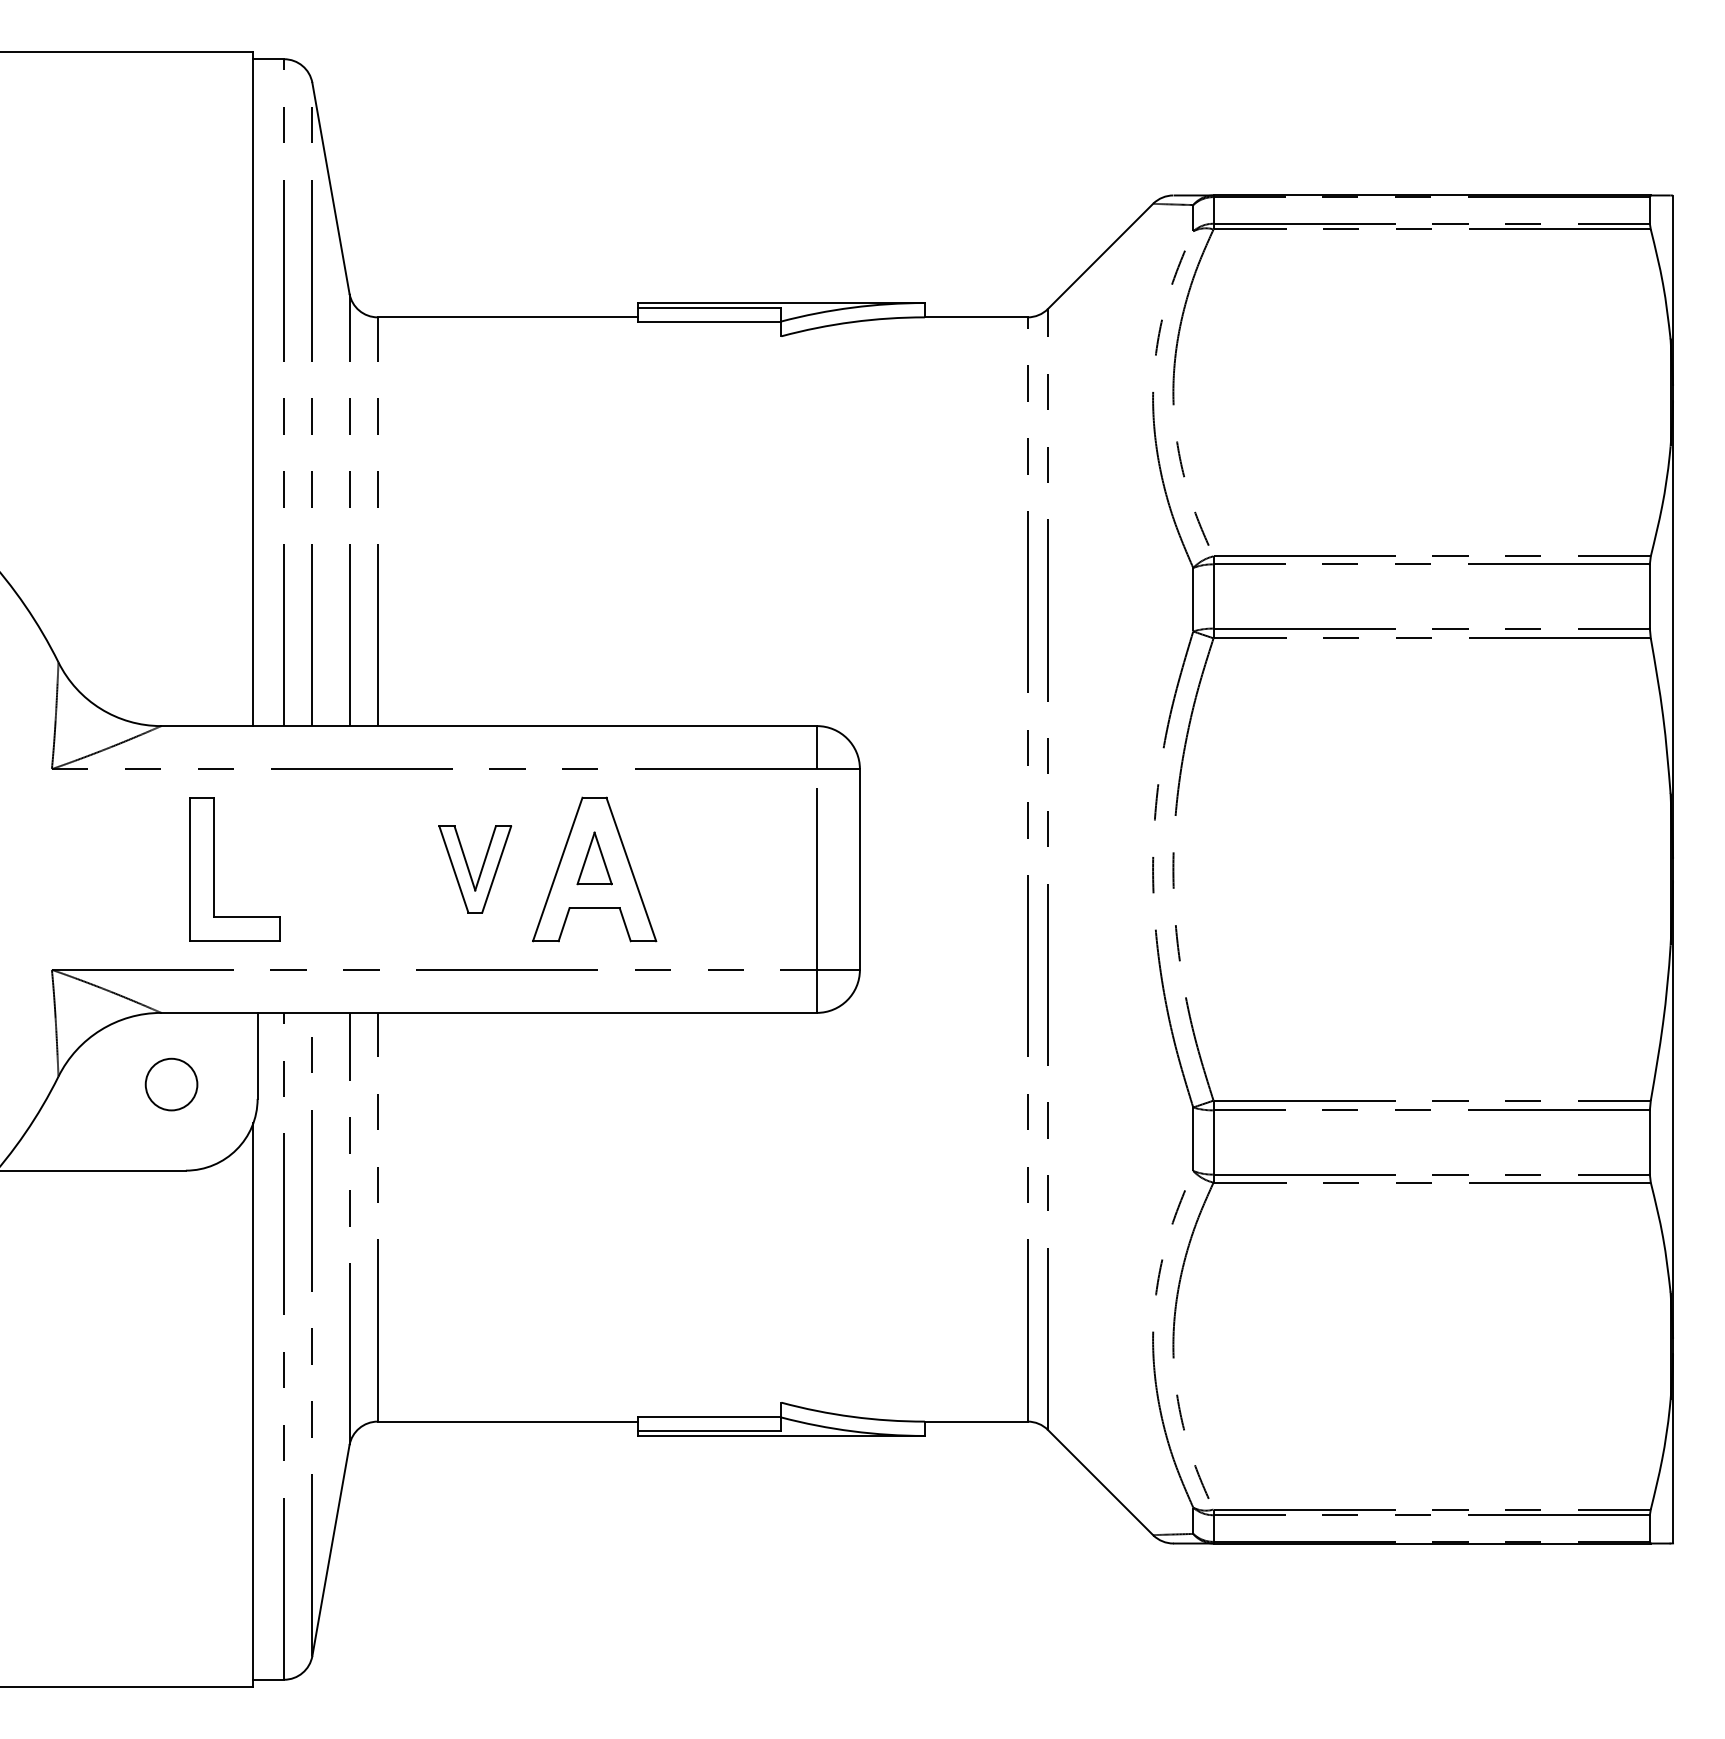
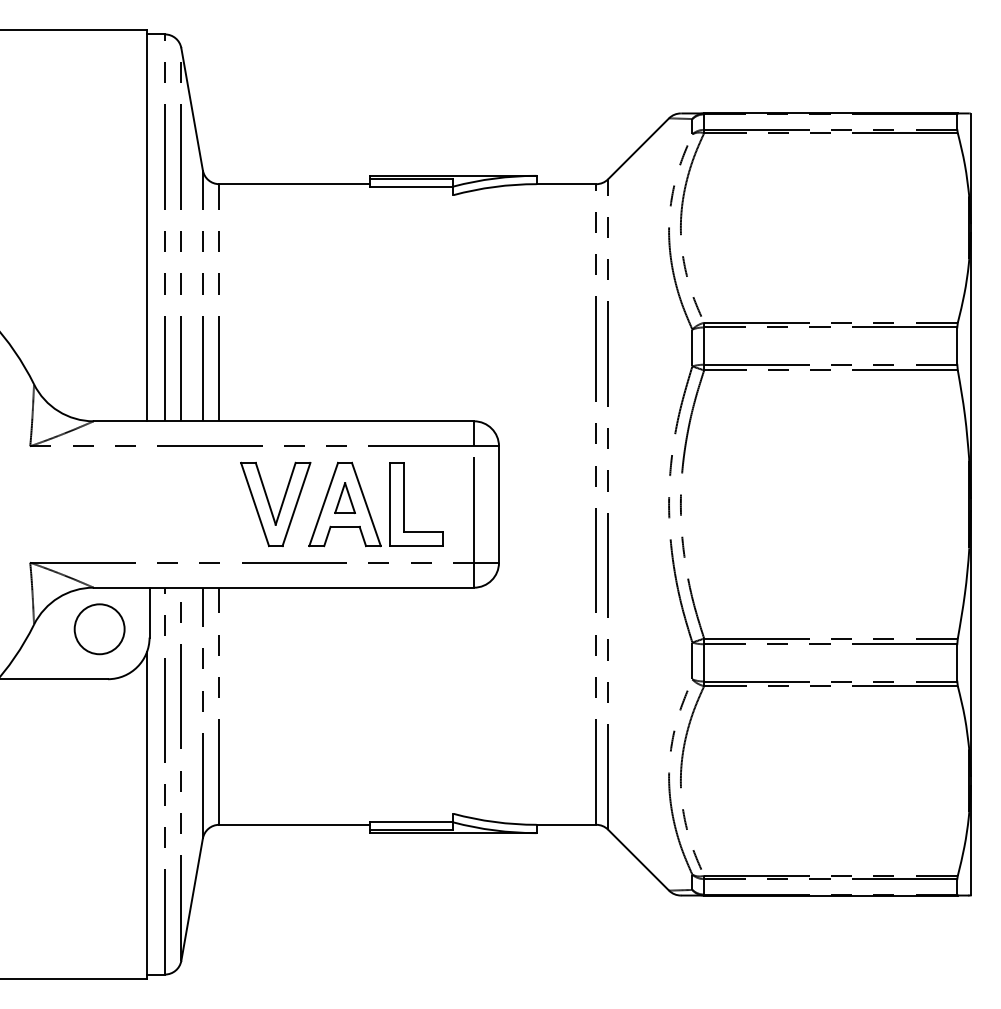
part: (214, 869) -> (404, 504), moved
part: (474, 869) -> (275, 504), size x1.67
circle: (171, 1084) -> (99, 629), size x1.67

